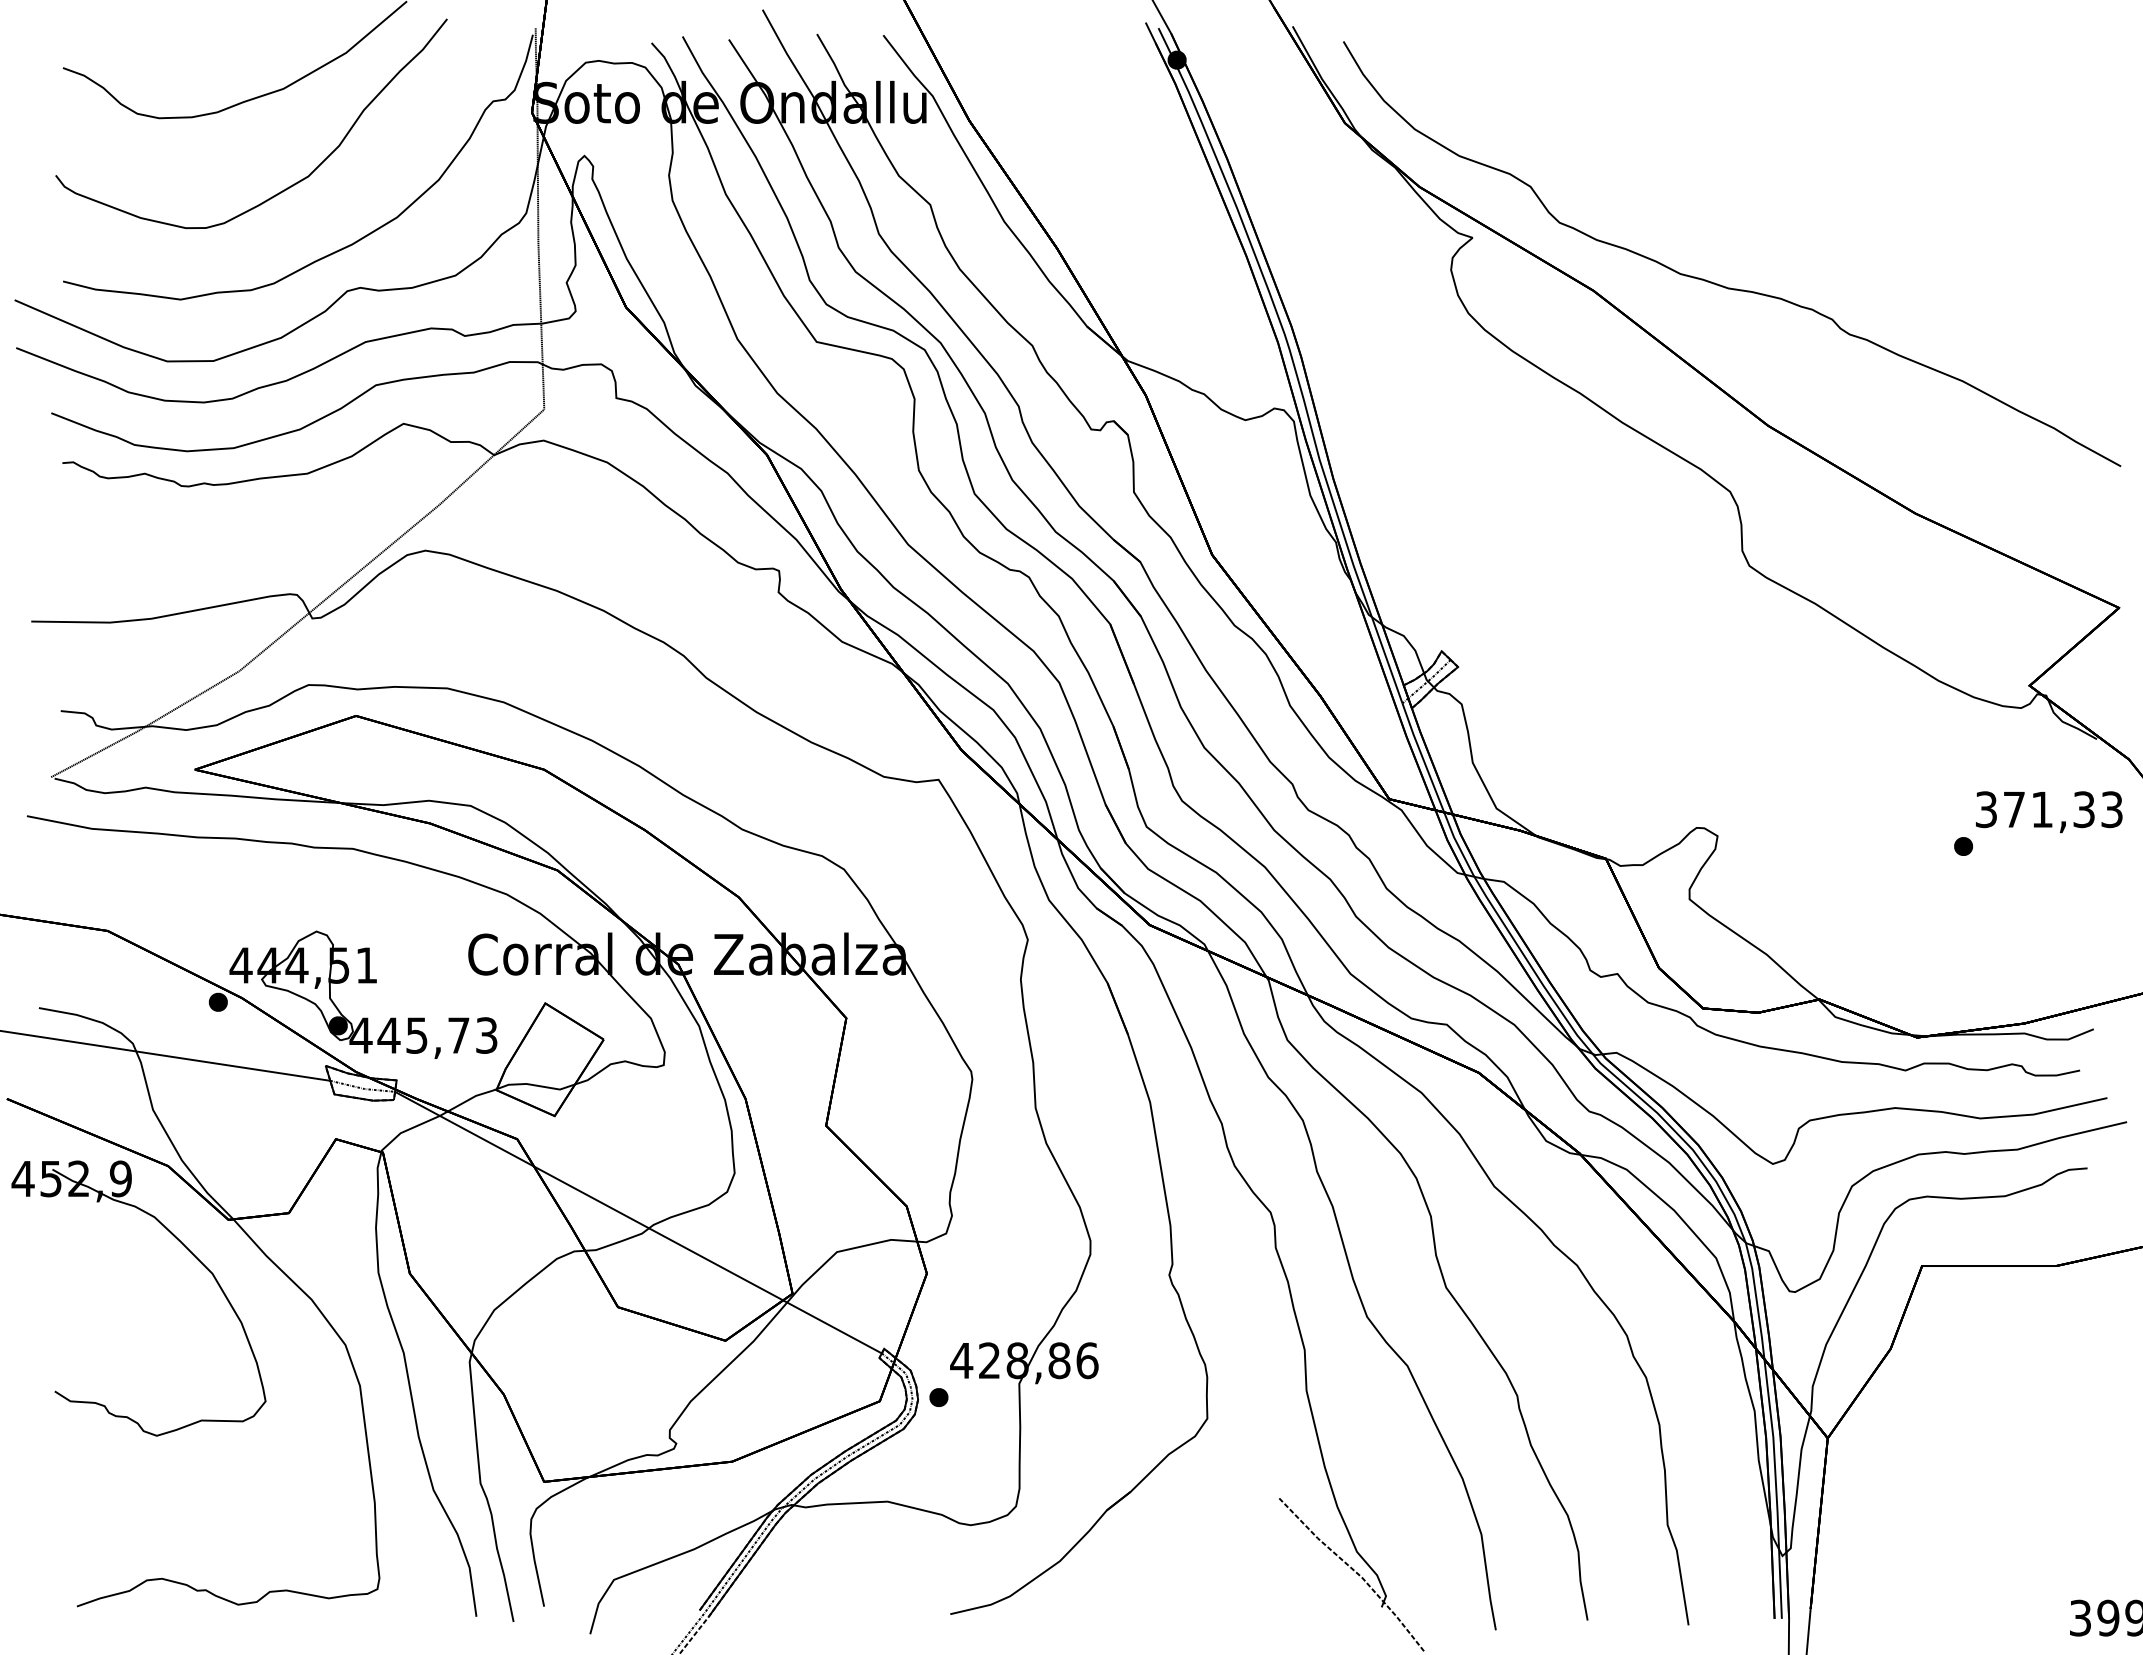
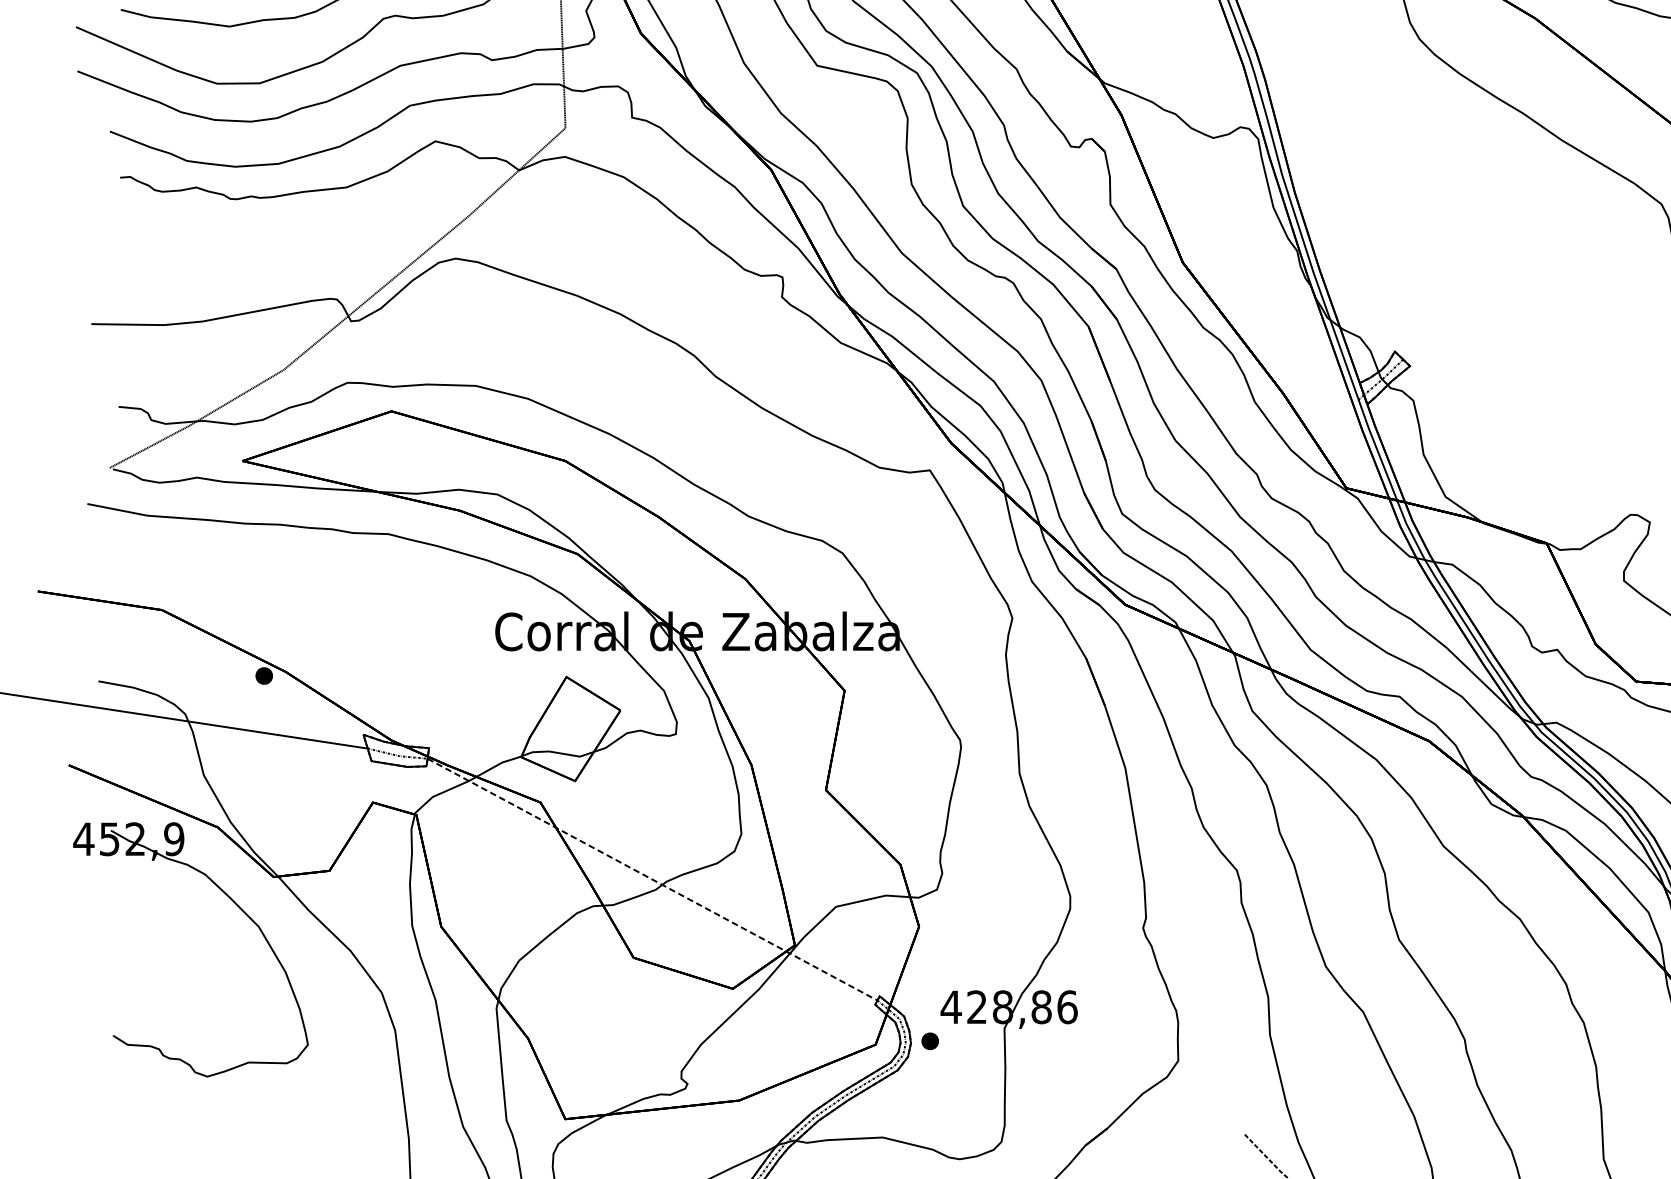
part: (363, 983) -> (398, 658), removed
line: (638, 1222) -> (652, 879), solid -> dashed

